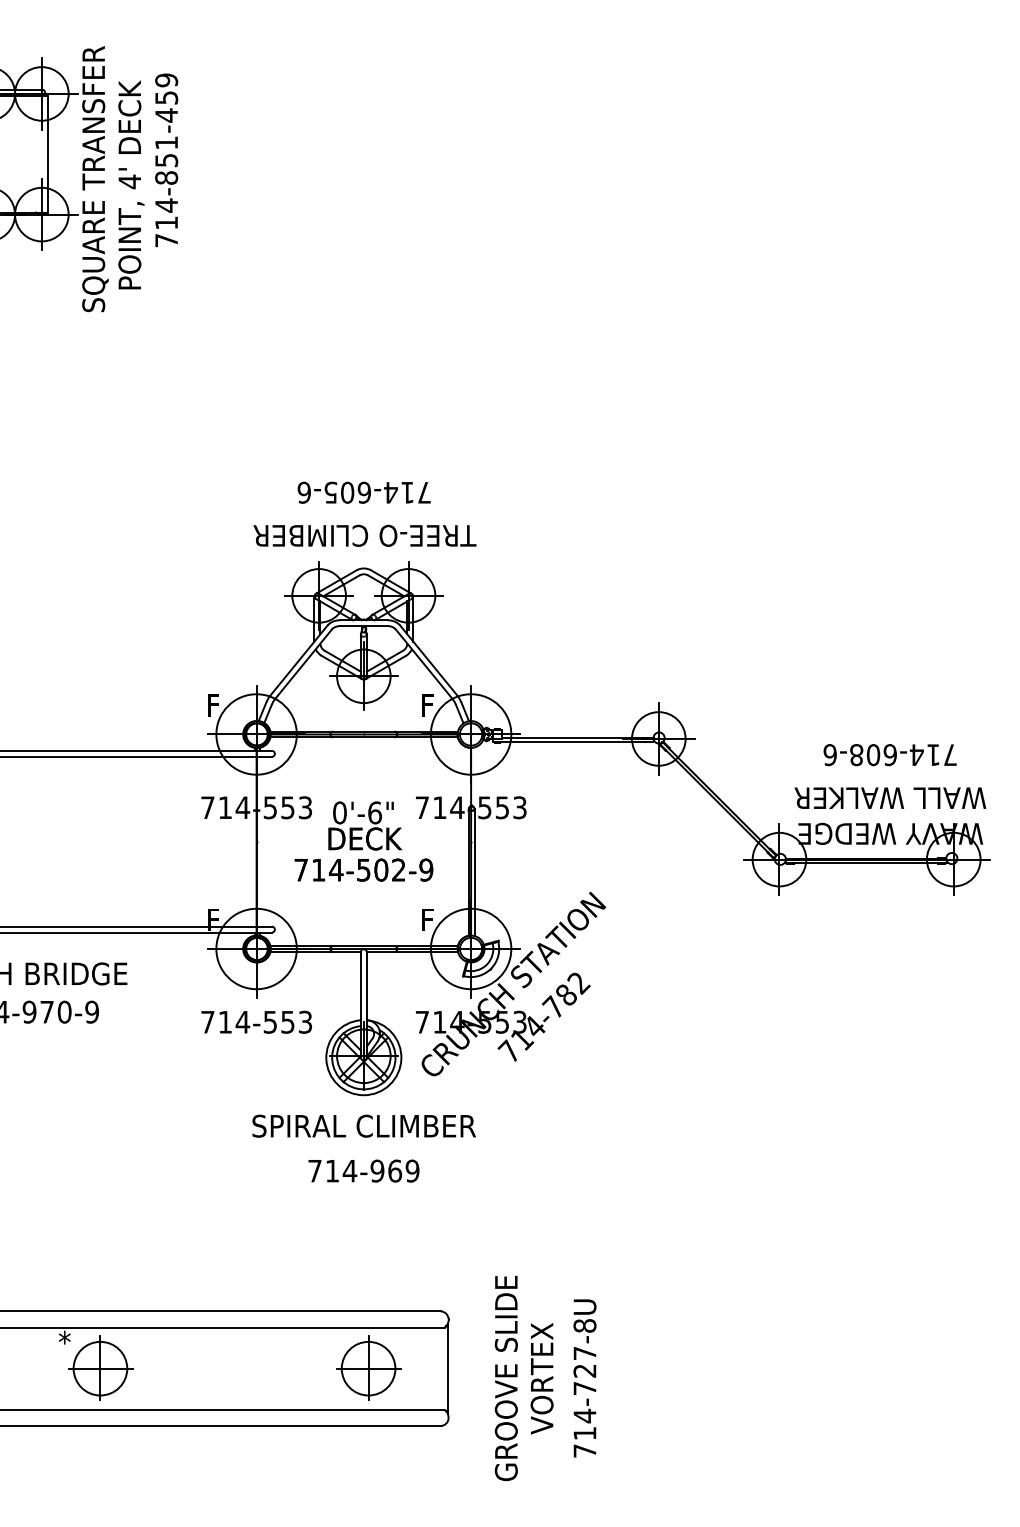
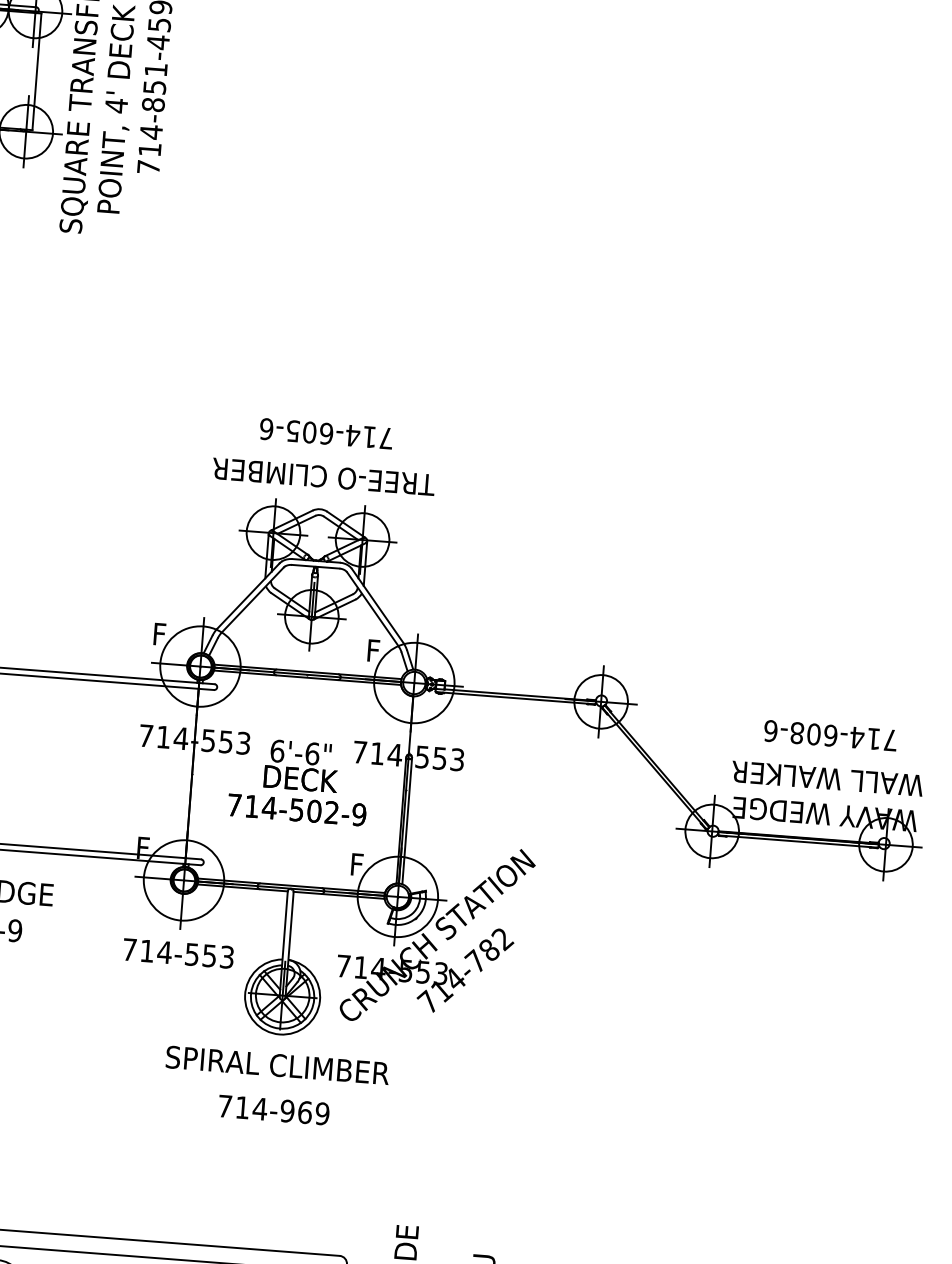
text: (339, 812) -> (277, 750), 0'-6" -> 6'-6"

